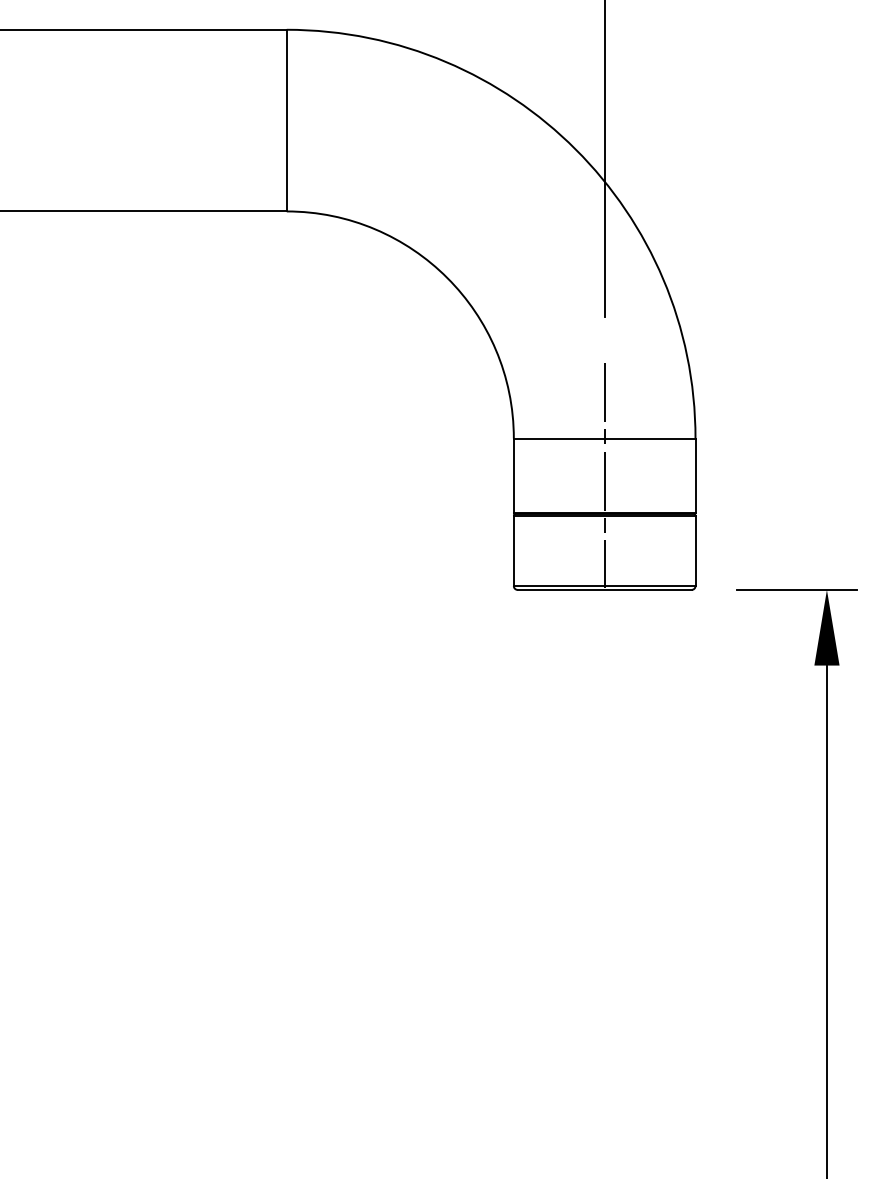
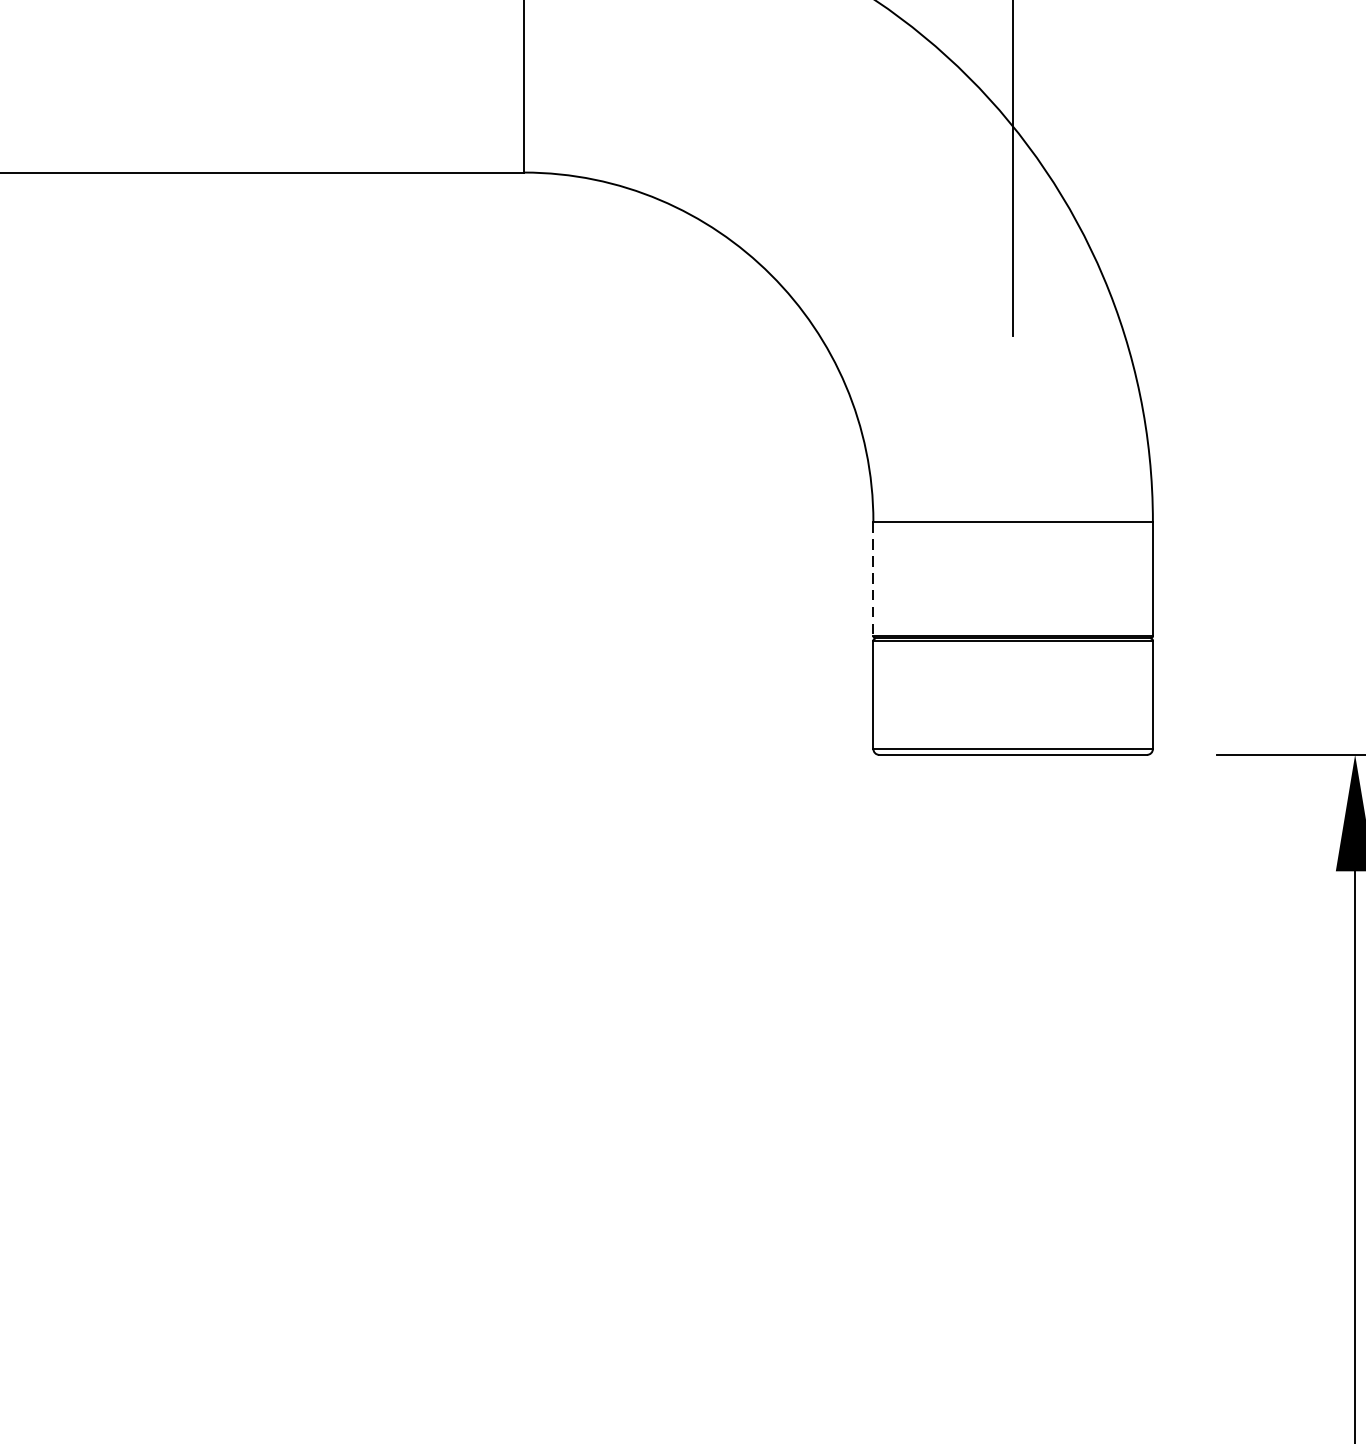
line: (604, 475) -> (1012, 578), removed
line: (513, 476) -> (872, 580), solid -> dashed

